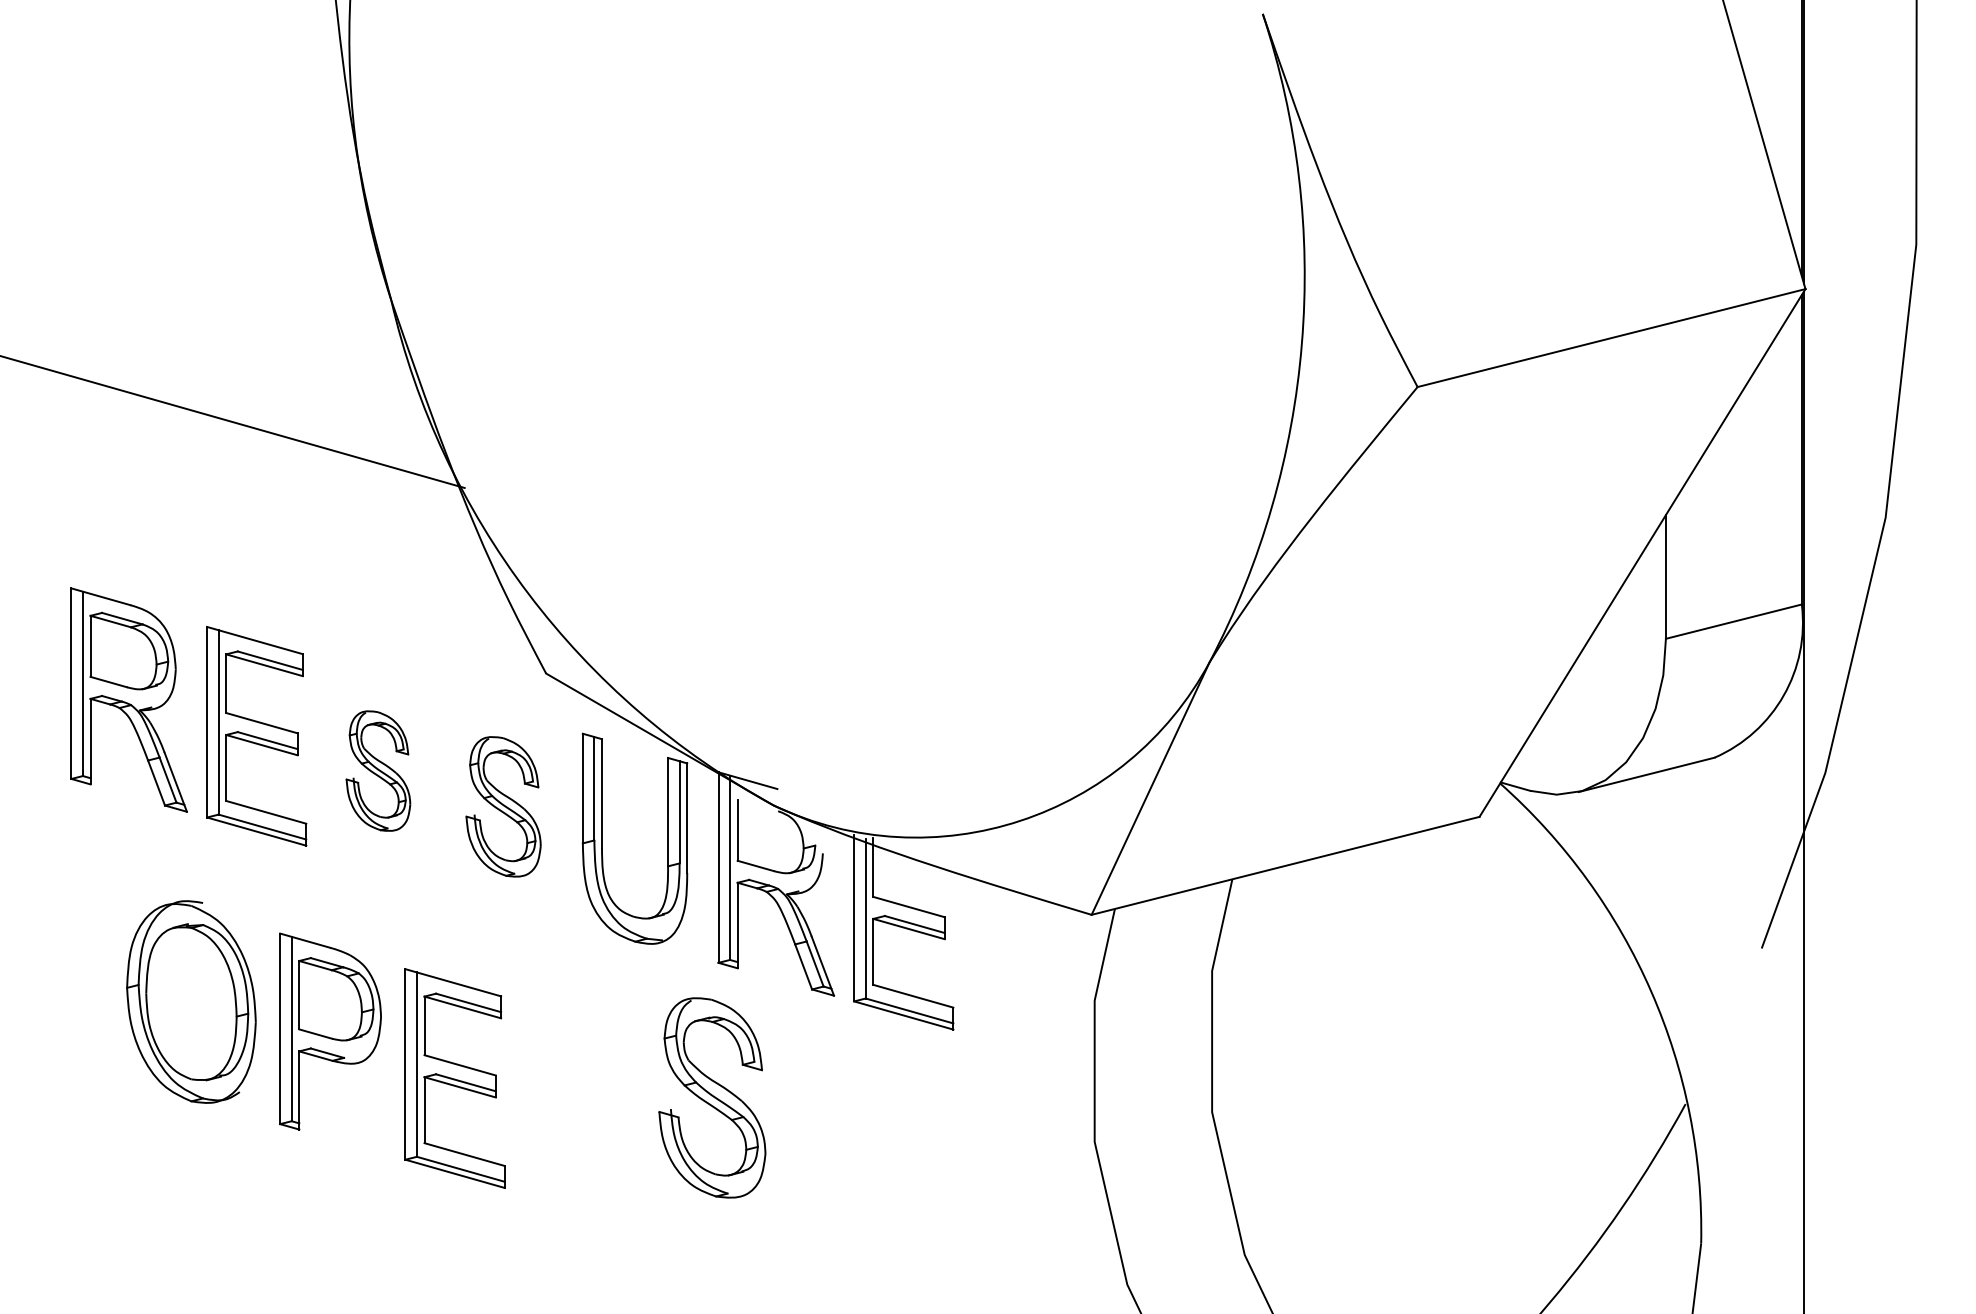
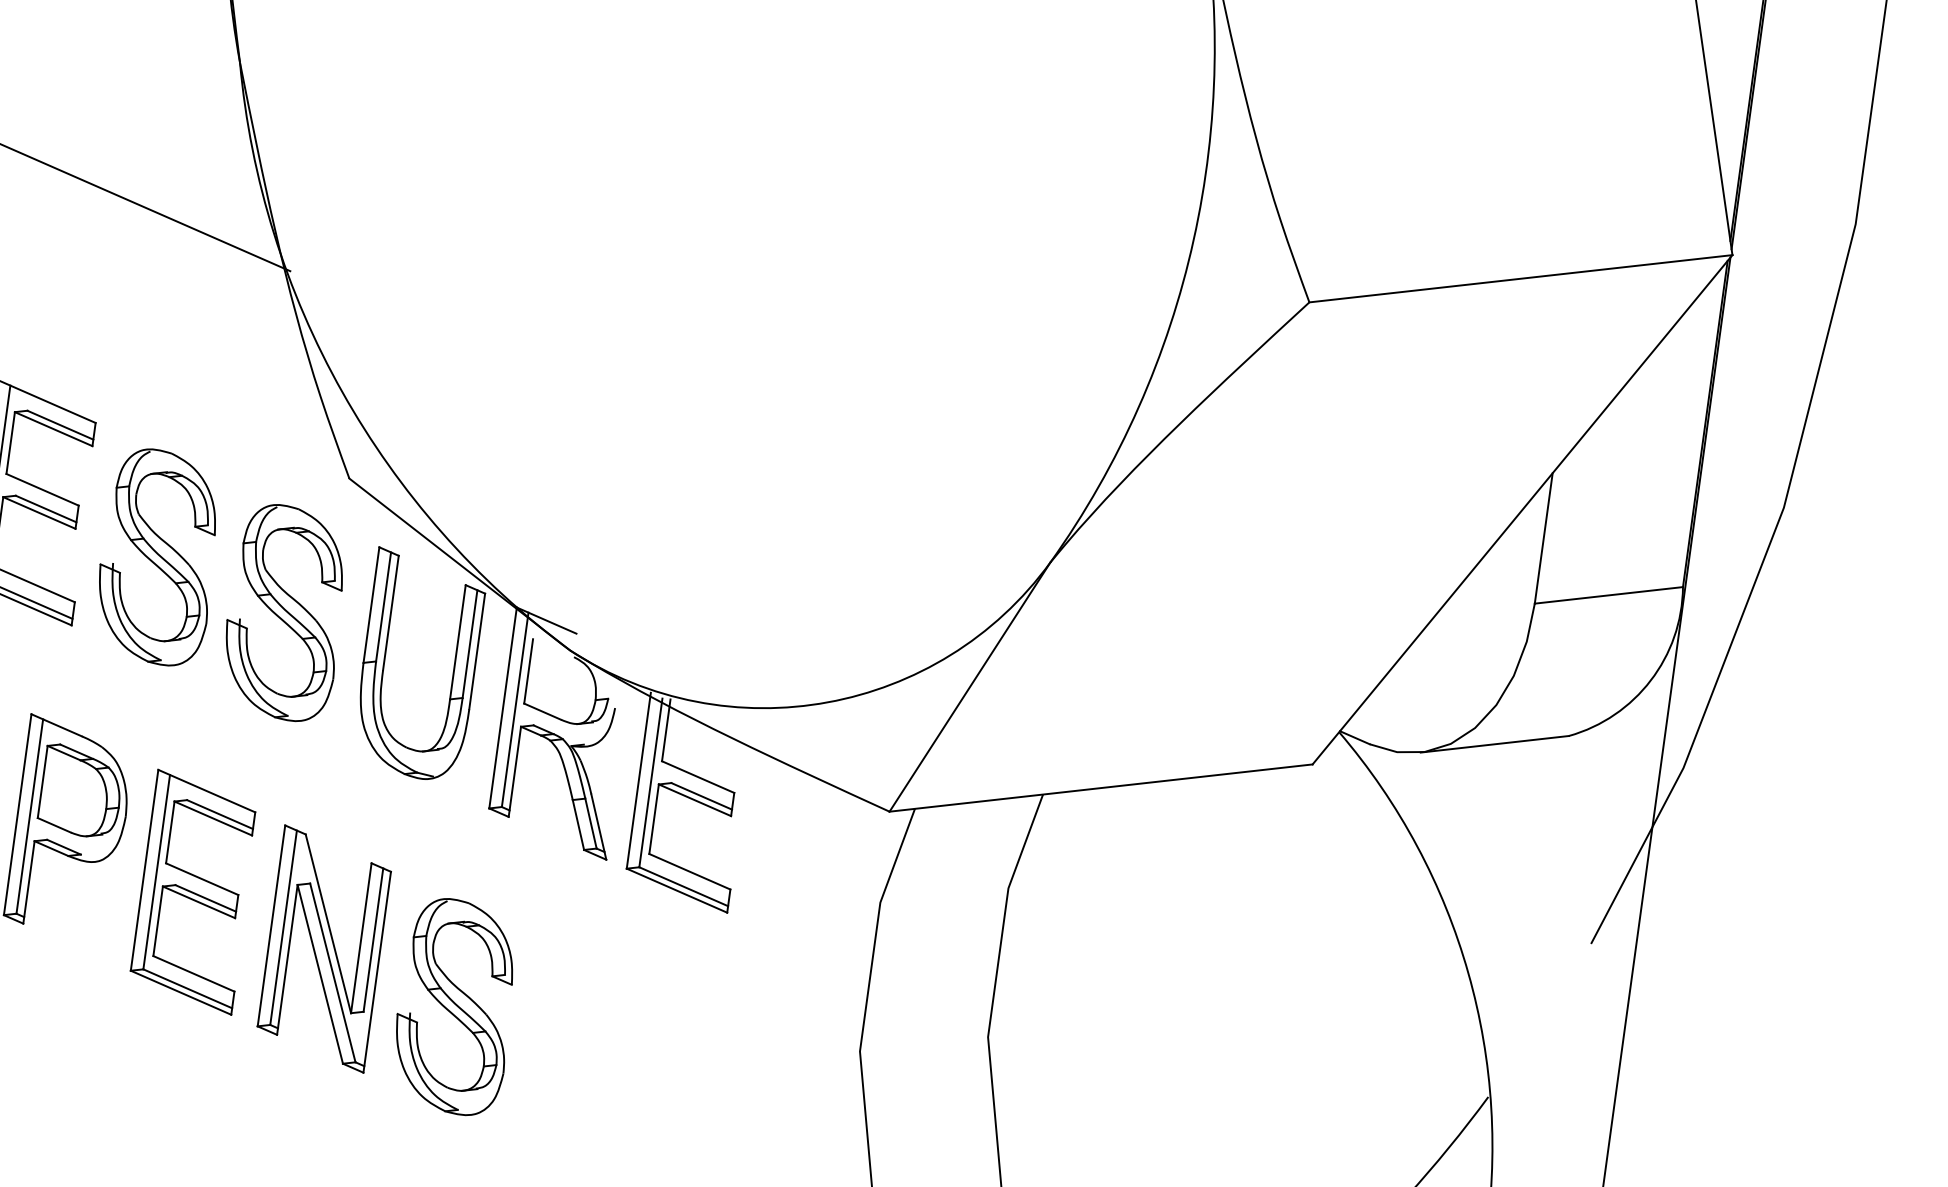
part: (378, 770) -> (158, 556), size x1.67
part: (503, 806) -> (285, 612), size x1.43
part: (712, 1097) -> (455, 1006), moved
part: (582, 1114) -> (324, 948), added

